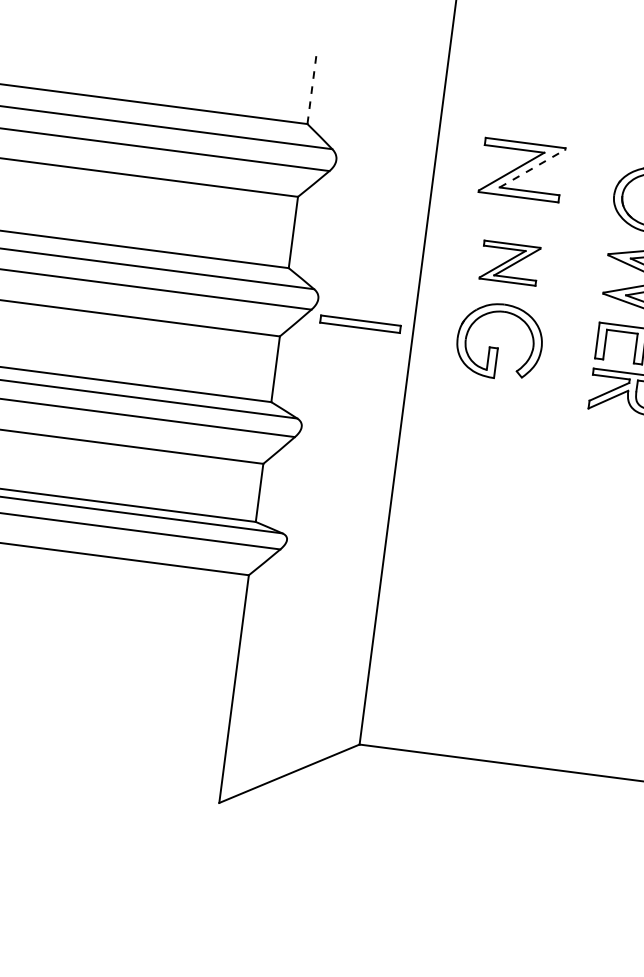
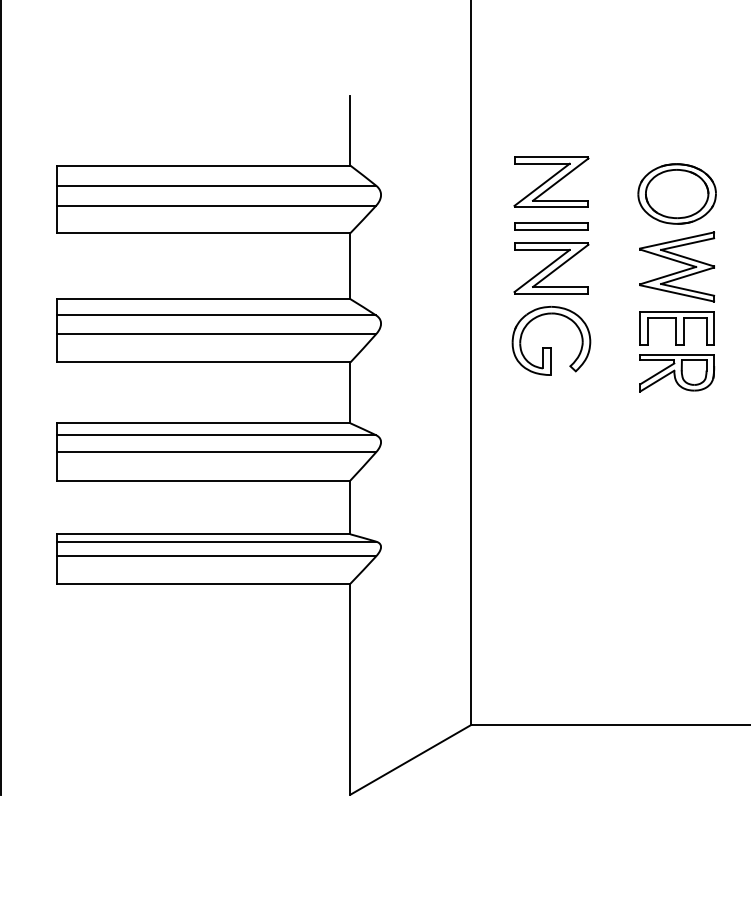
line: (312, 87) -> (350, 131), dashed -> solid
line: (532, 168) -> (560, 179), dashed -> solid
part: (510, 263) -> (551, 268), size x1.43
part: (360, 323) -> (551, 226), moved

